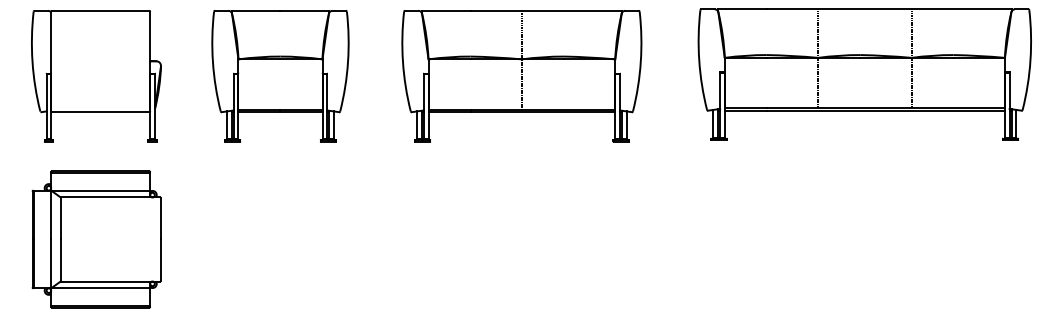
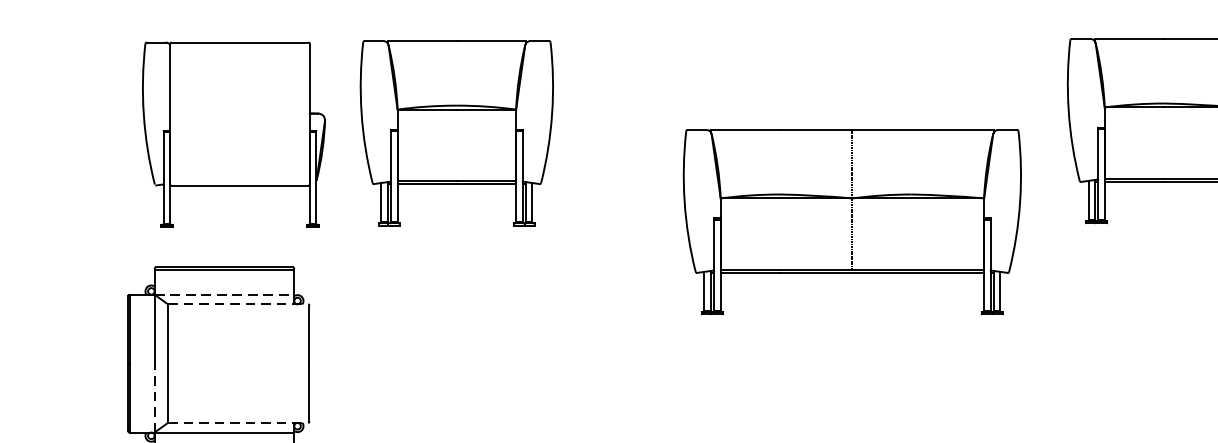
part: (96, 76) -> (234, 135), moved
part: (280, 76) -> (456, 133), moved
part: (521, 76) -> (851, 222), moved
line: (101, 190) -> (225, 294), solid -> dashed
line: (110, 197) -> (238, 304), solid -> dashed
line: (51, 263) -> (155, 397), solid -> dashed
line: (110, 281) -> (238, 422), solid -> dashed

